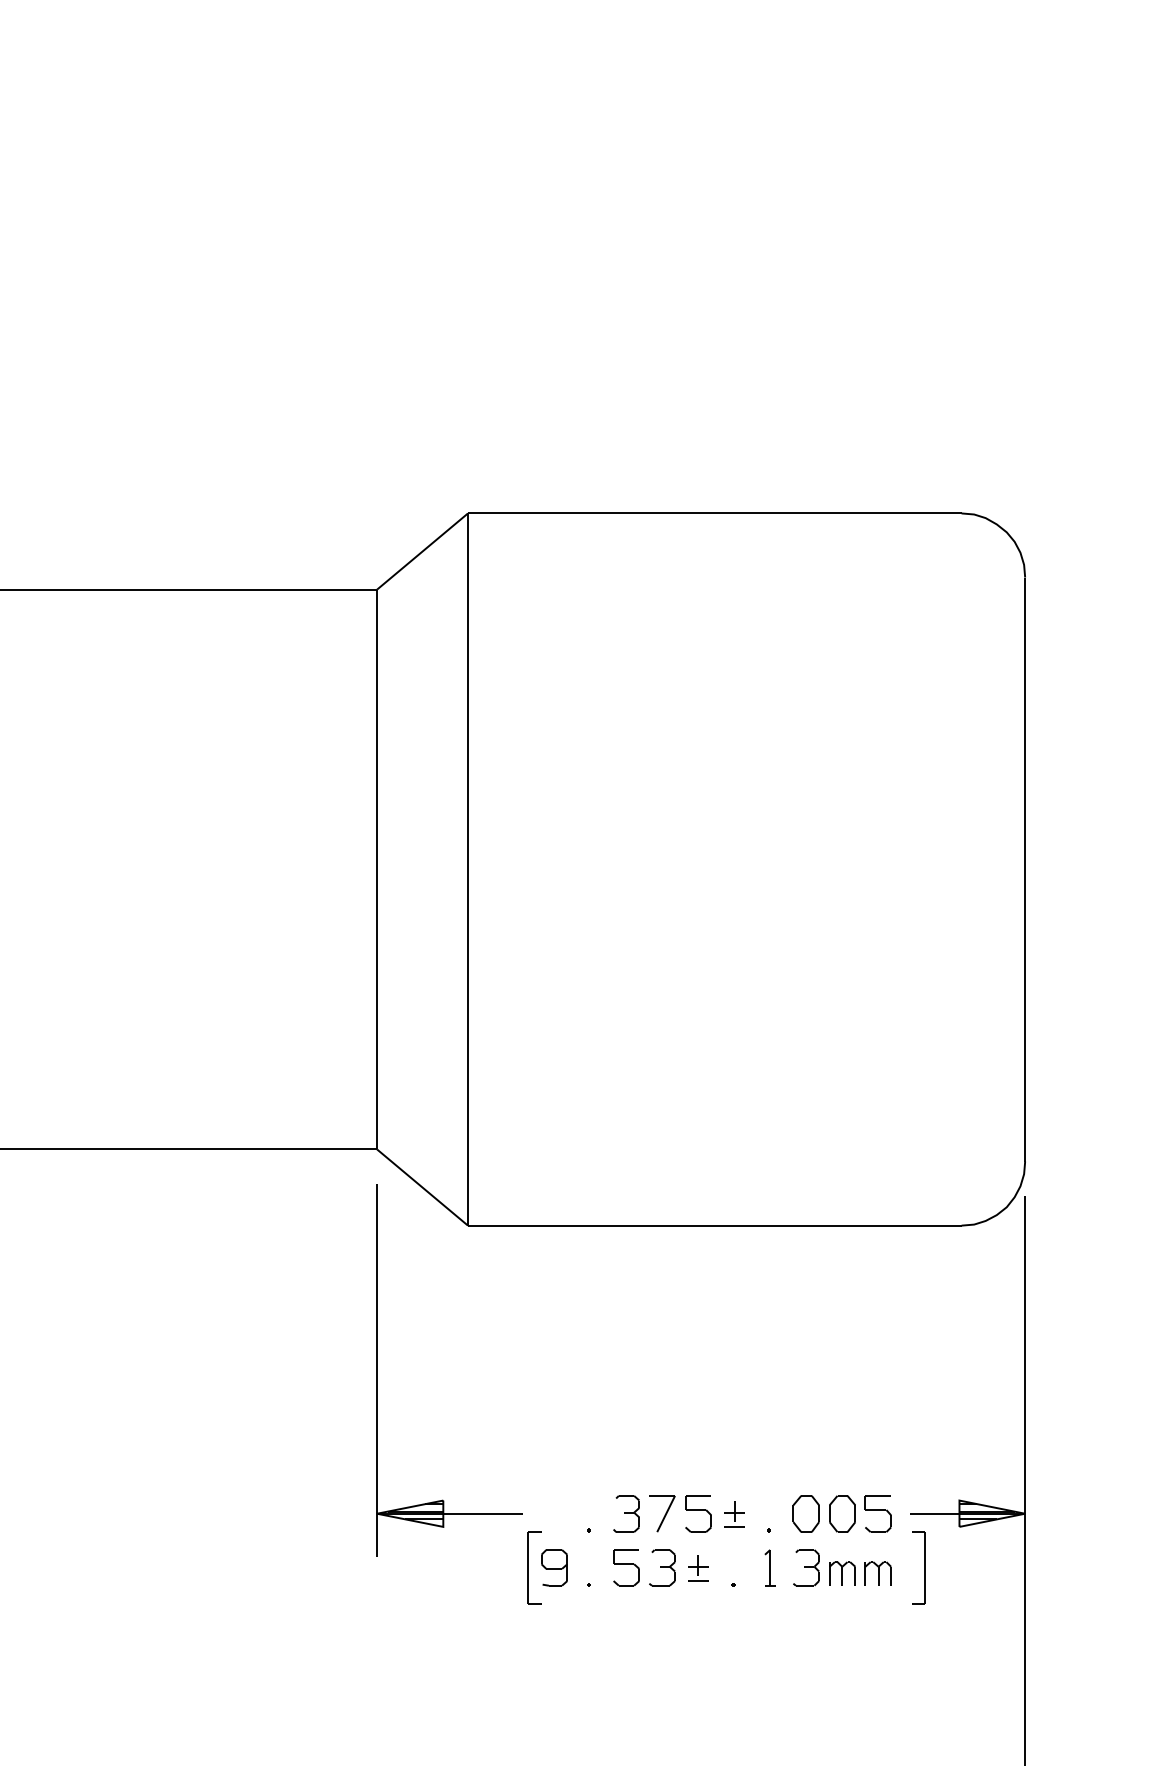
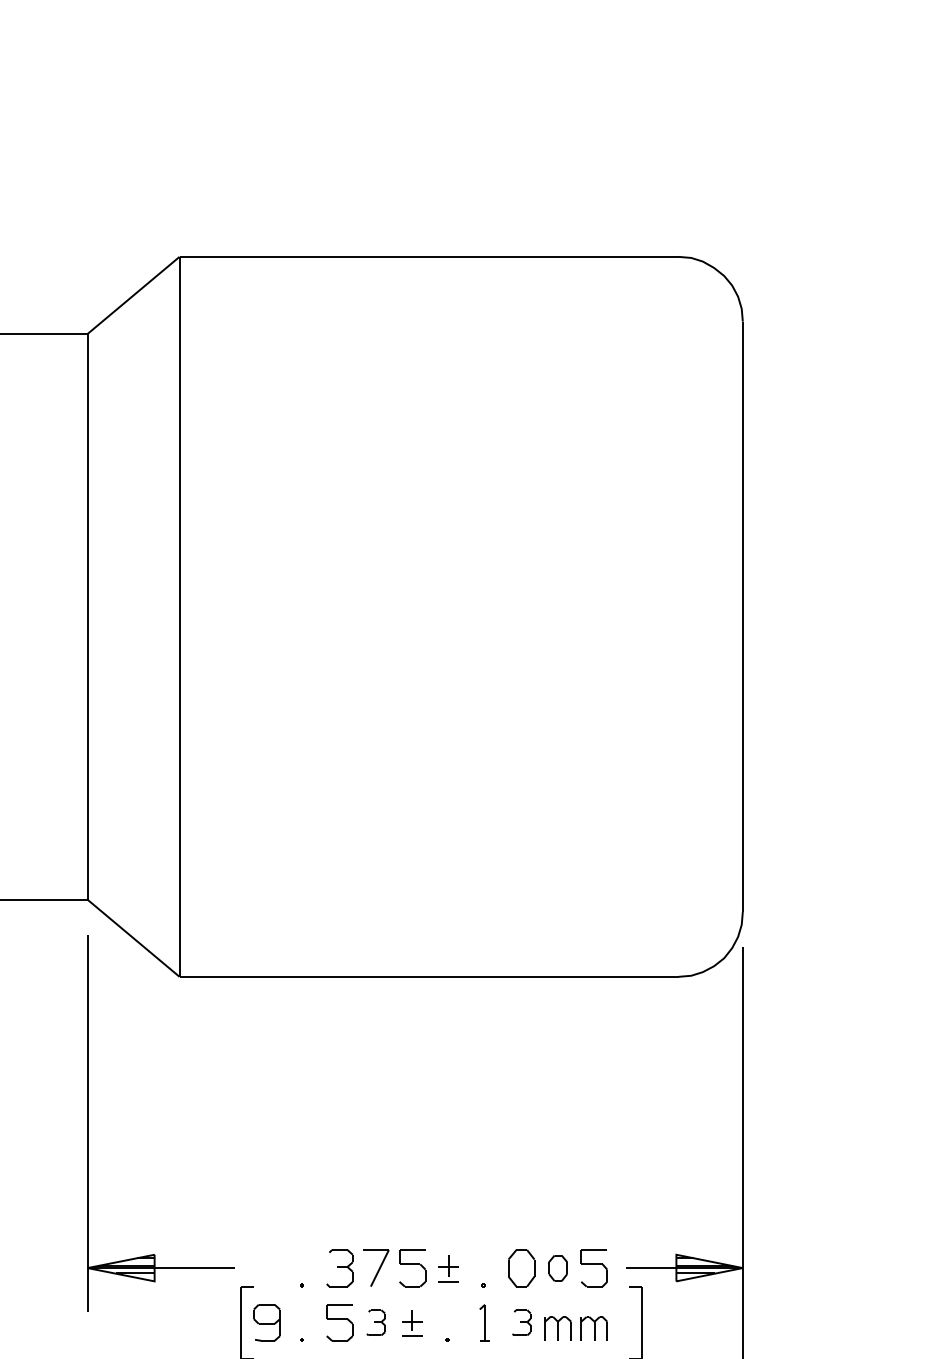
part: (842, 1513) -> (558, 1267), size x0.7
part: (662, 1567) -> (376, 1322), size x0.7
part: (806, 1567) -> (521, 1322), size x0.7

